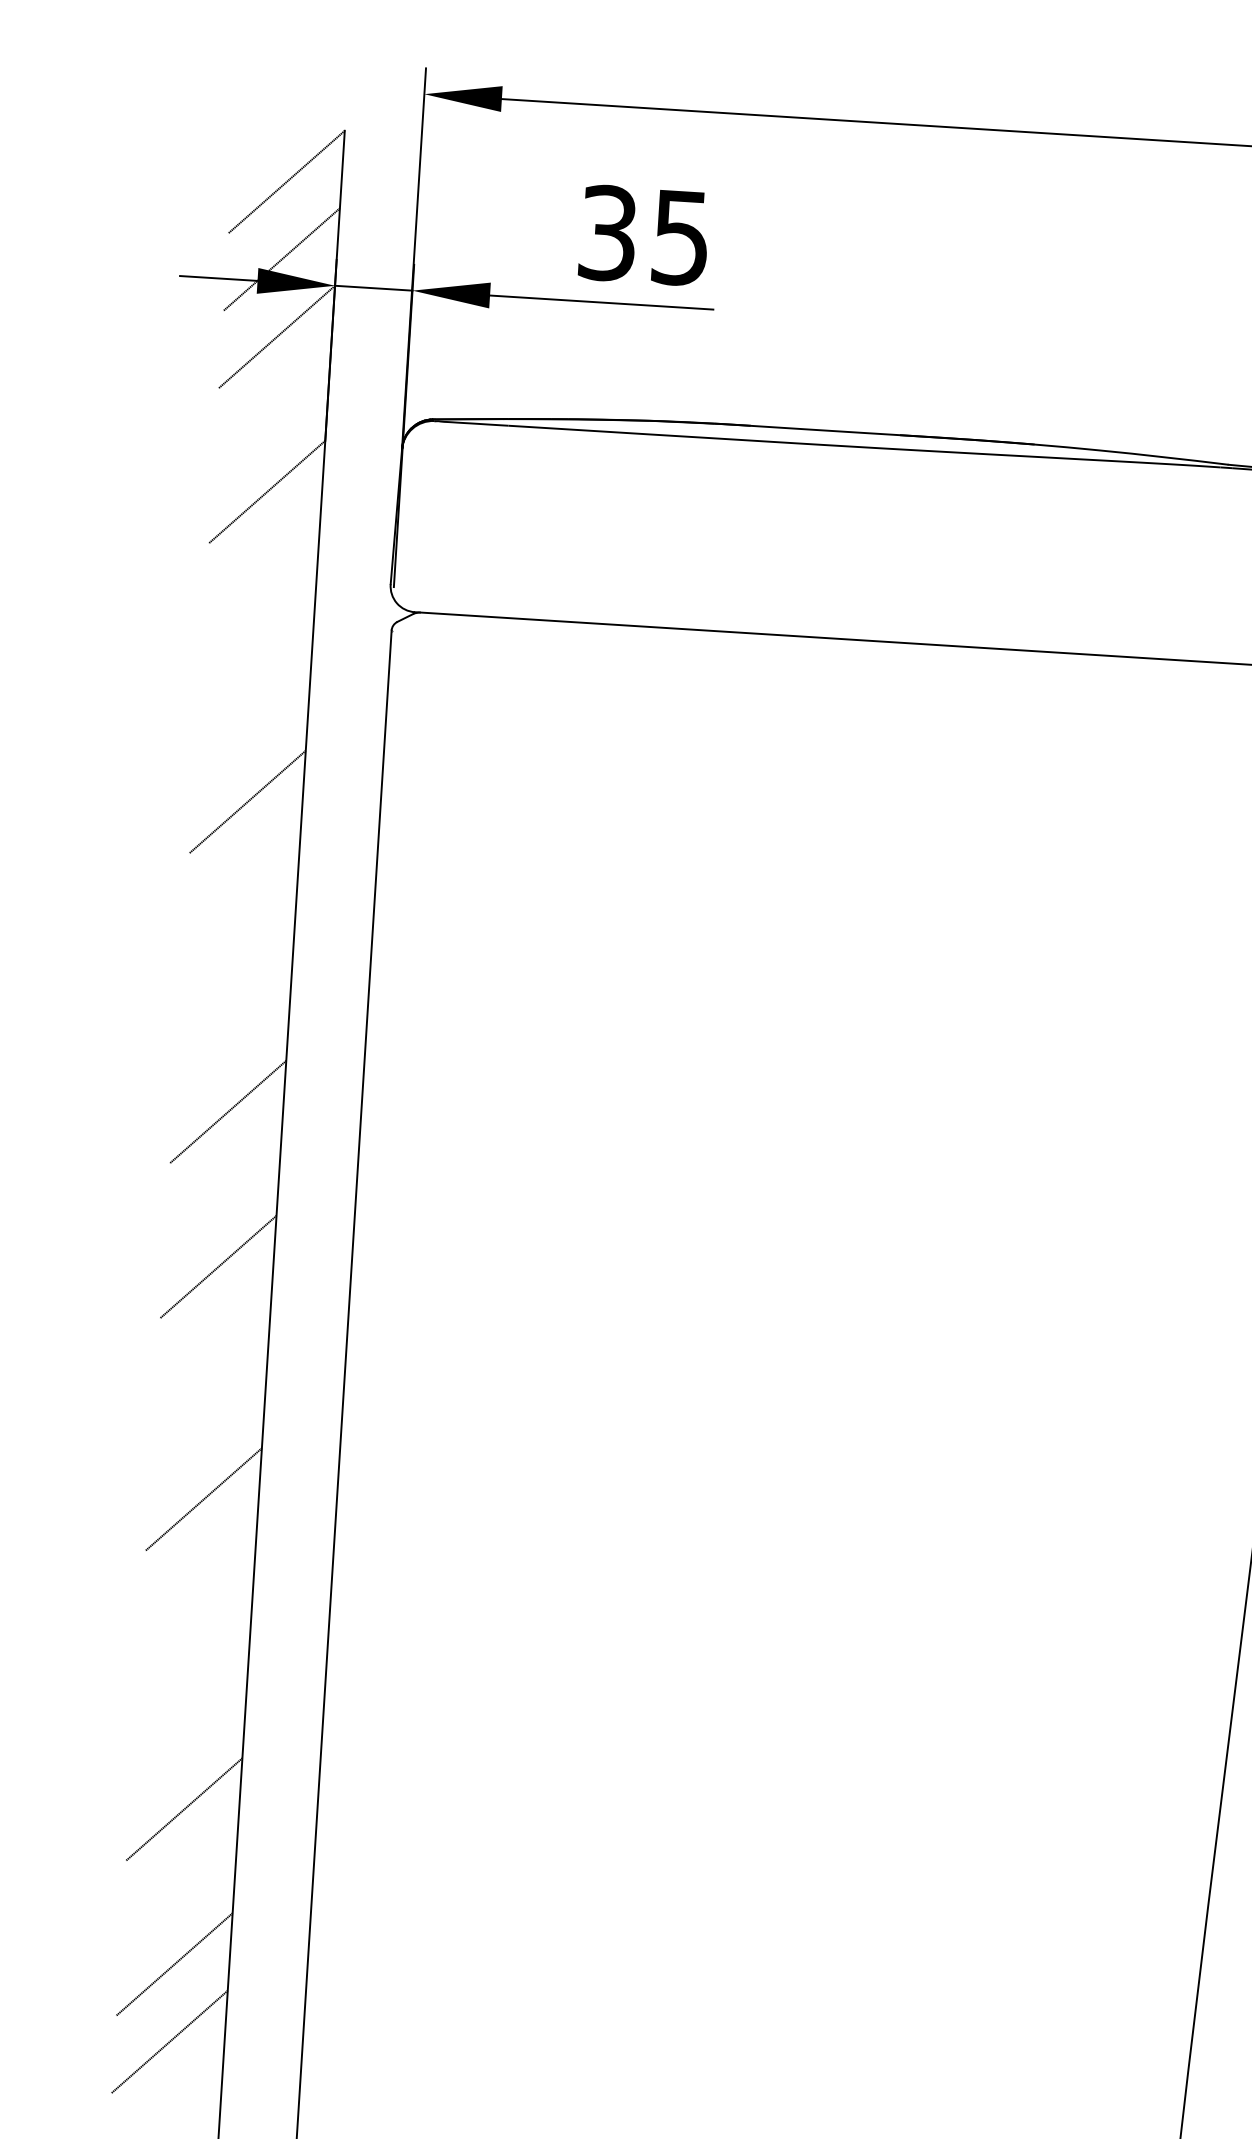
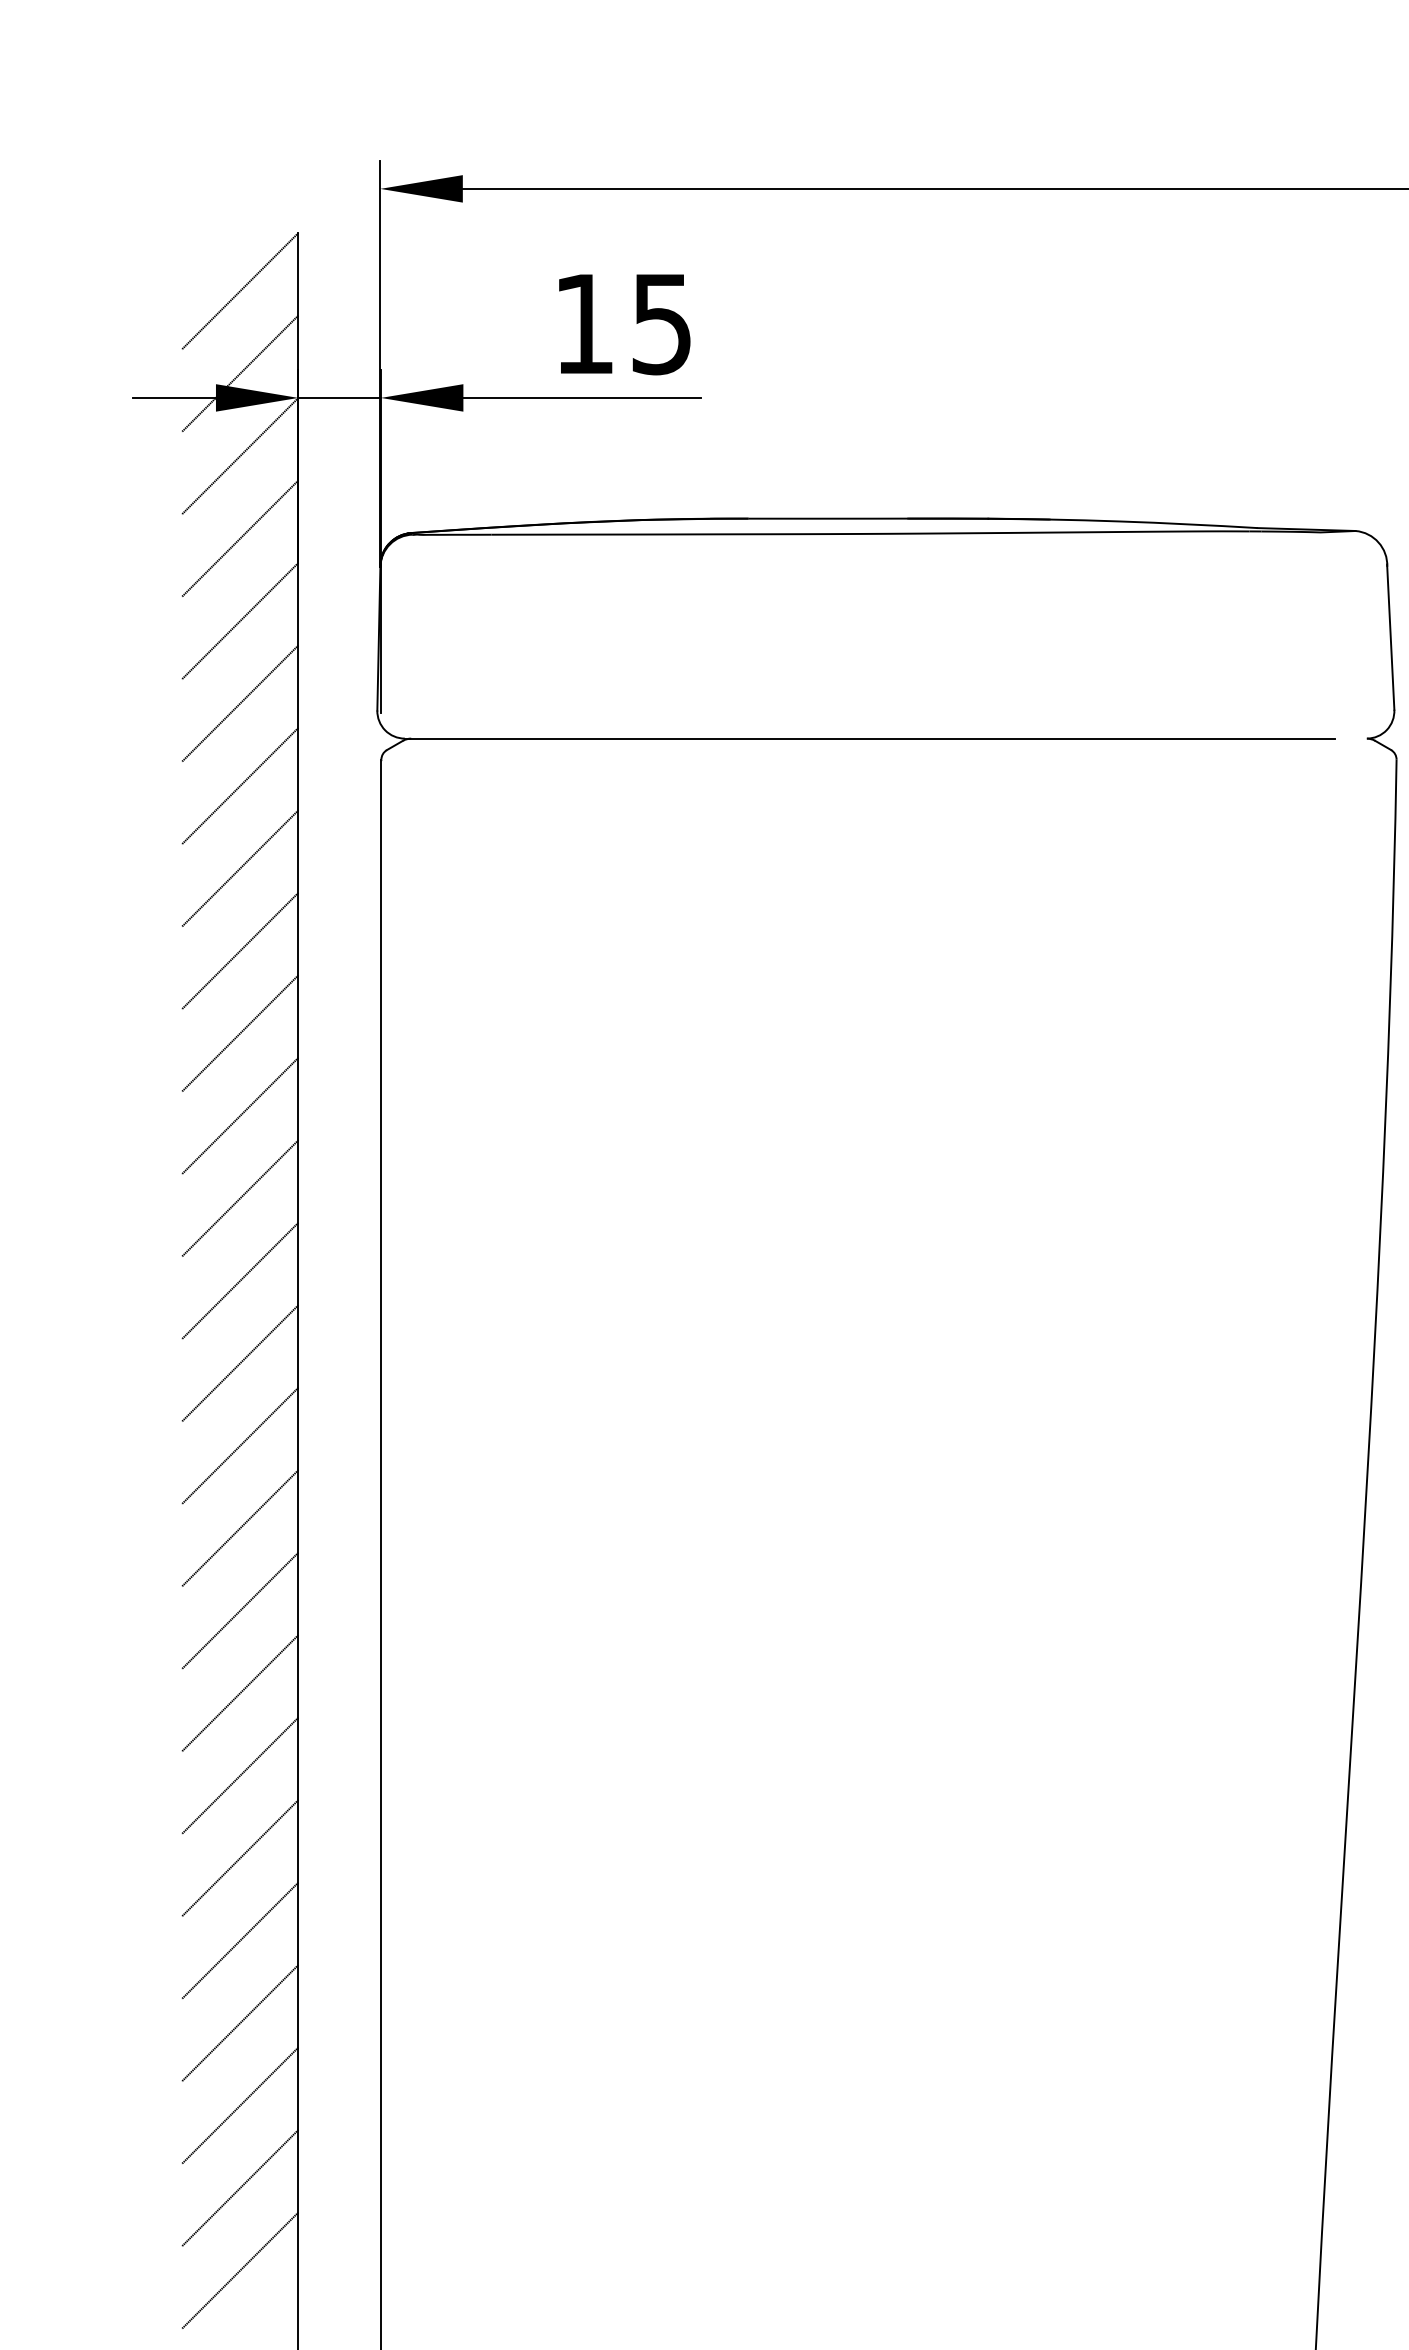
text: (608, 232) -> (584, 323), 35 -> 15
line: (271, 414) -> (239, 538), added
line: (261, 569) -> (239, 703), added
line: (256, 646) -> (239, 785), added
line: (251, 724) -> (239, 868), added
line: (242, 879) -> (239, 1033), added
line: (237, 956) -> (239, 1115), added
line: (232, 1034) -> (239, 1198), added
line: (222, 1189) -> (239, 1363), added
line: (212, 1344) -> (239, 1528), added
line: (207, 1421) -> (239, 1610), added
line: (198, 1576) -> (239, 1775), added
line: (193, 1654) -> (239, 1858), added
line: (188, 1731) -> (239, 1940), added
line: (178, 1886) -> (239, 2105), added

